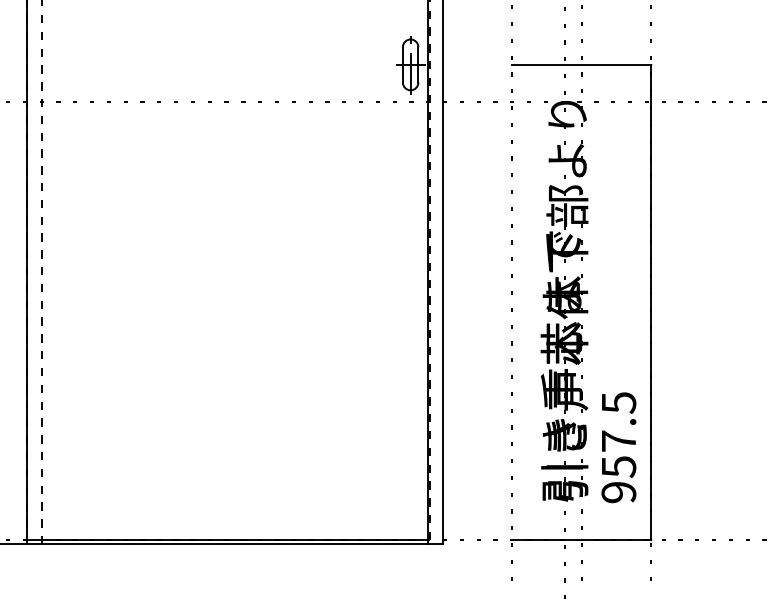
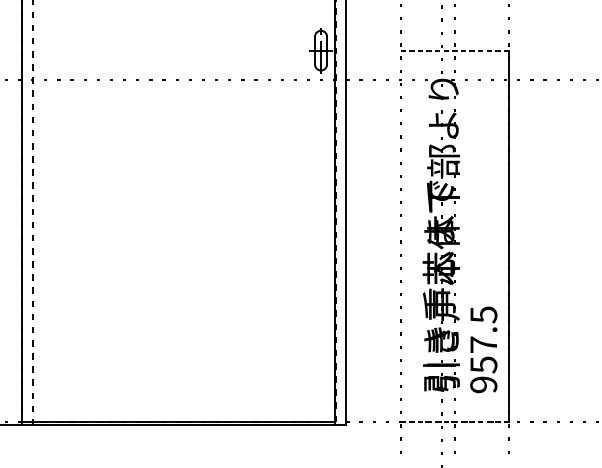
line: (581, 64) -> (454, 50), solid -> dashed
line: (581, 540) -> (454, 422), solid -> dashed

